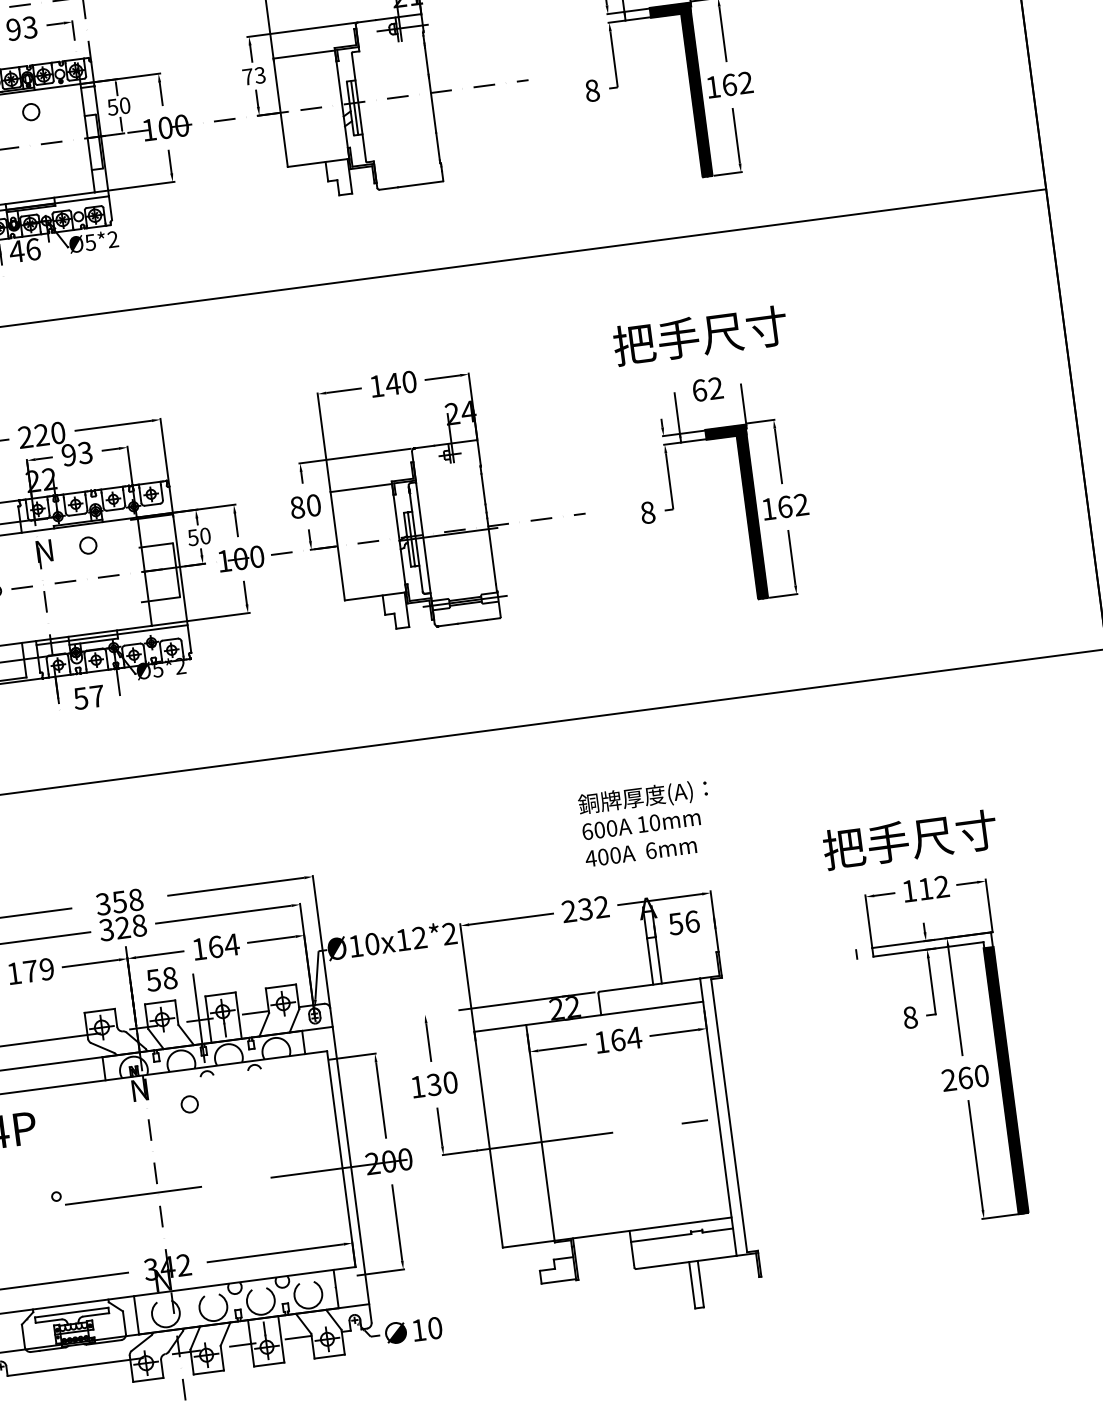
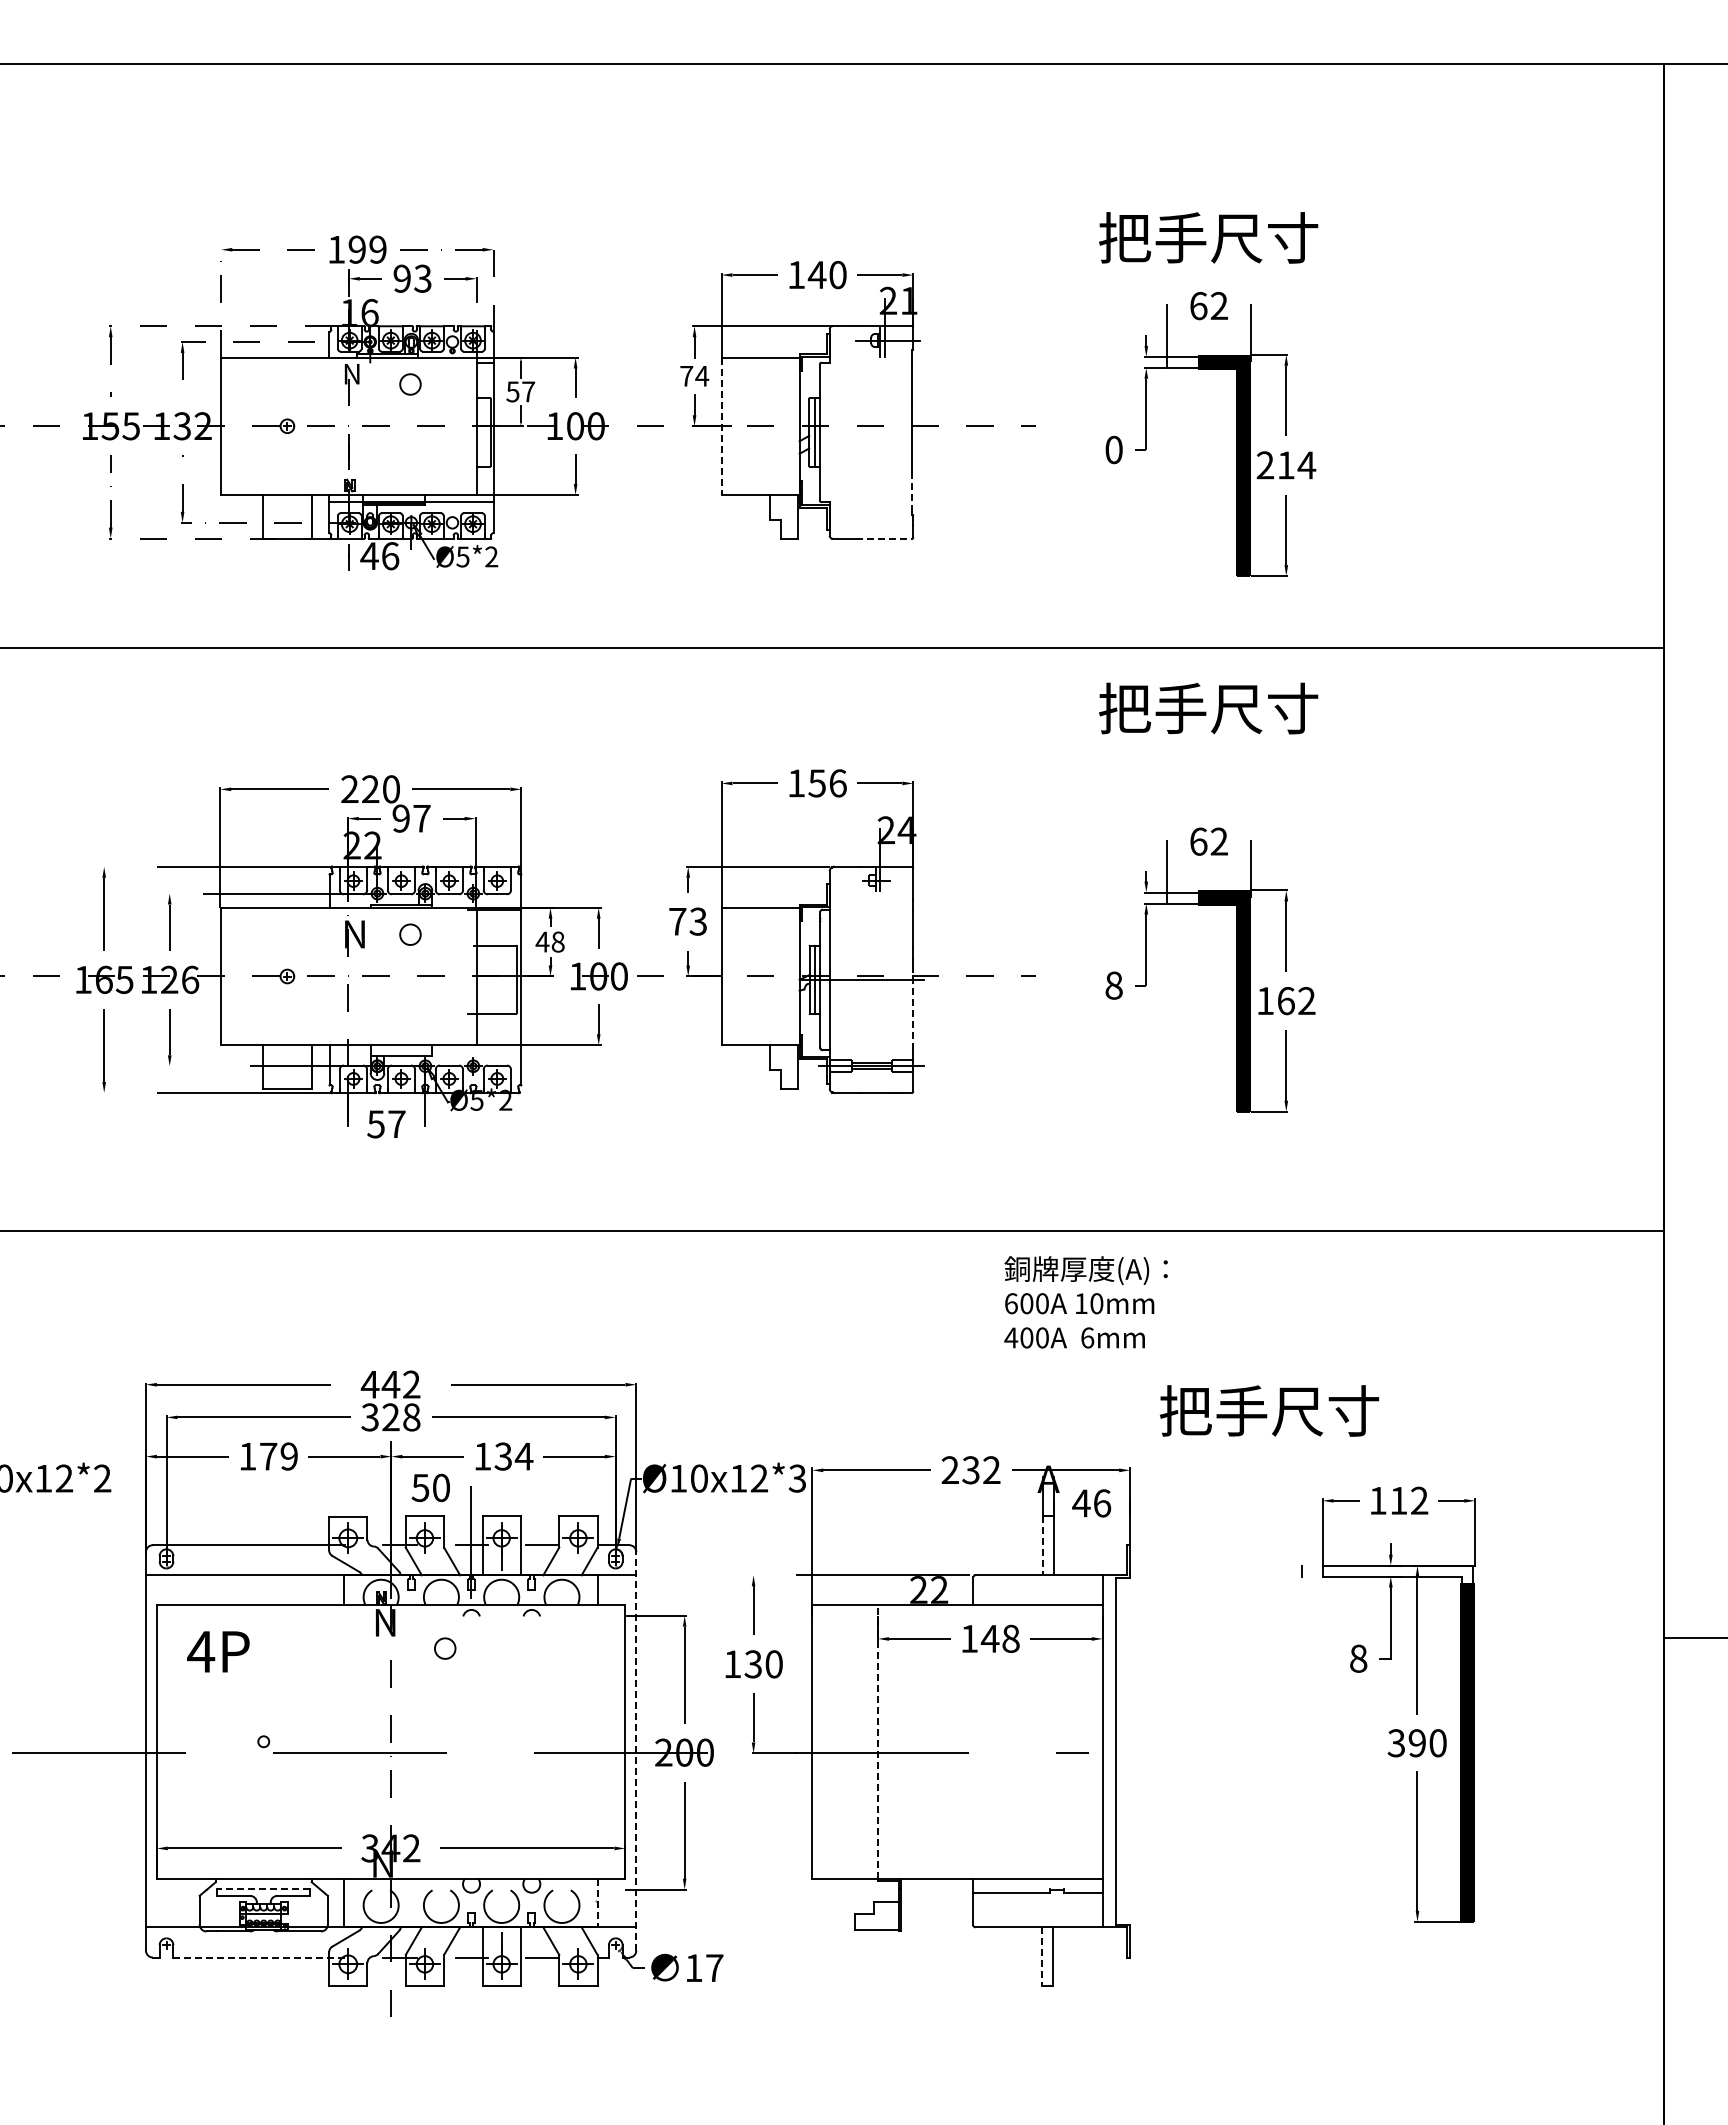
text: (260, 74) -> (702, 375), 73 -> 74
text: (729, 85) -> (1286, 465), 162 -> 214
text: (591, 90) -> (1113, 449), 8 -> 0
text: (124, 105) -> (528, 391), 50 -> 57
line: (280, 112) -> (721, 426), solid -> dashed
line: (438, 145) -> (912, 493), solid -> dashed
line: (420, 184) -> (884, 538), solid -> dashed
text: (700, 335) -> (1208, 708), moved
text: (400, 383) -> (826, 783), 140 -> 156
text: (84, 452) -> (421, 818), 93 -> 97
text: (305, 506) -> (688, 921), 80 -> 73
text: (198, 536) -> (549, 941), 50 -> 48
line: (491, 551) -> (912, 1008), solid -> dashed
line: (112, 635) -> (425, 1050), removed
text: (645, 823) -> (1085, 1302), moved
text: (910, 839) -> (1269, 1410), moved
text: (119, 902) -> (390, 1384), 358 -> 442
text: (675, 924) -> (1081, 1503), 56 -> 46
text: (449, 933) -> (797, 1478), Ø10x12*2 -> Ø10x12*3
text: (215, 947) -> (503, 1456), 164 -> 134
line: (650, 961) -> (1043, 1546), solid -> dashed
text: (170, 977) -> (441, 1487), 58 -> 50
text: (626, 1038) -> (1000, 1638), 164 -> 148
text: (956, 1079) -> (1406, 1743), 260 -> 390
line: (540, 1132) -> (878, 1741), solid -> dashed
line: (351, 1164) -> (636, 1750), solid -> dashed
line: (692, 1285) -> (1042, 1957), solid -> dashed
line: (336, 1289) -> (597, 1903), solid -> dashed
line: (71, 1313) -> (263, 1889), solid -> dashed
text: (435, 1328) -> (714, 1968), 10 -> 17
line: (75, 1367) -> (259, 1957), solid -> dashed

